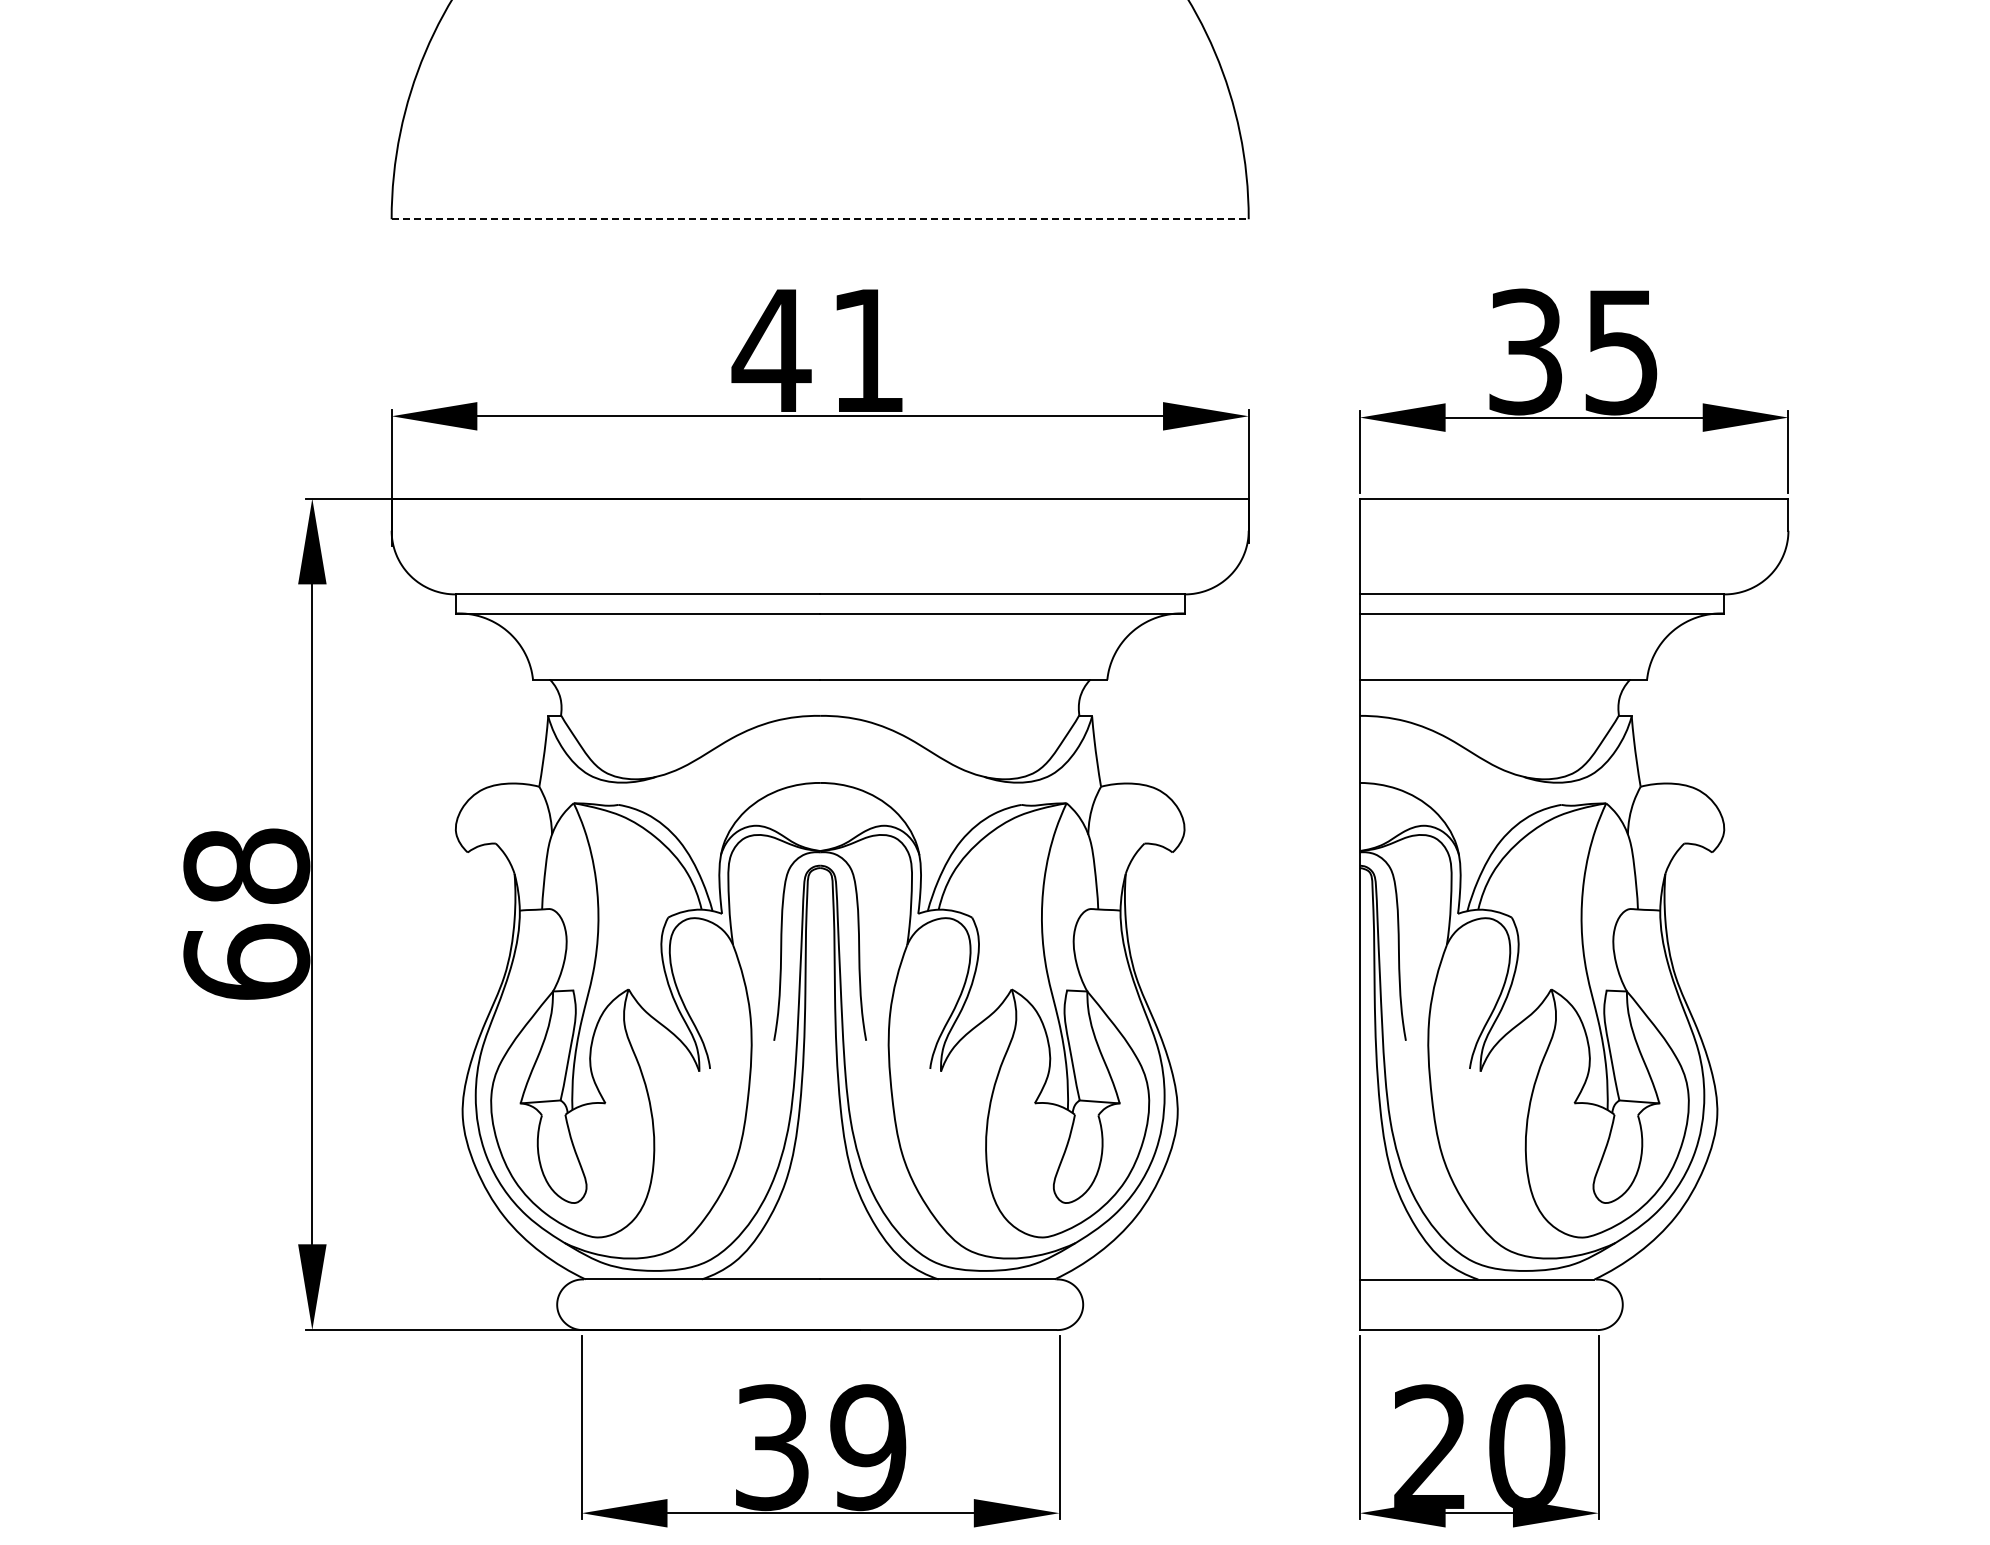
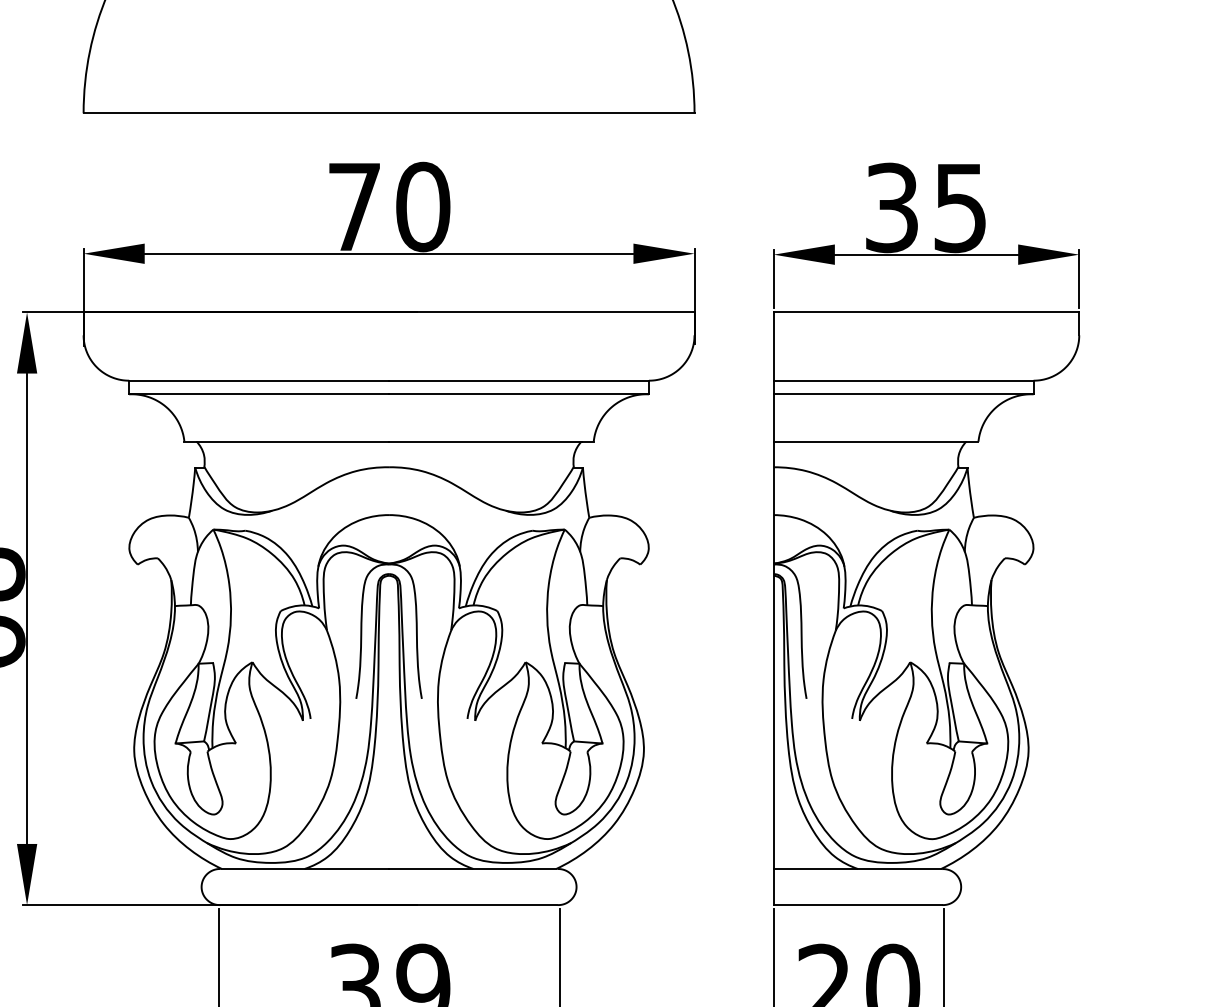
line: (820, 219) -> (389, 113), dashed -> solid
text: (818, 350) -> (387, 206), 41 -> 70

